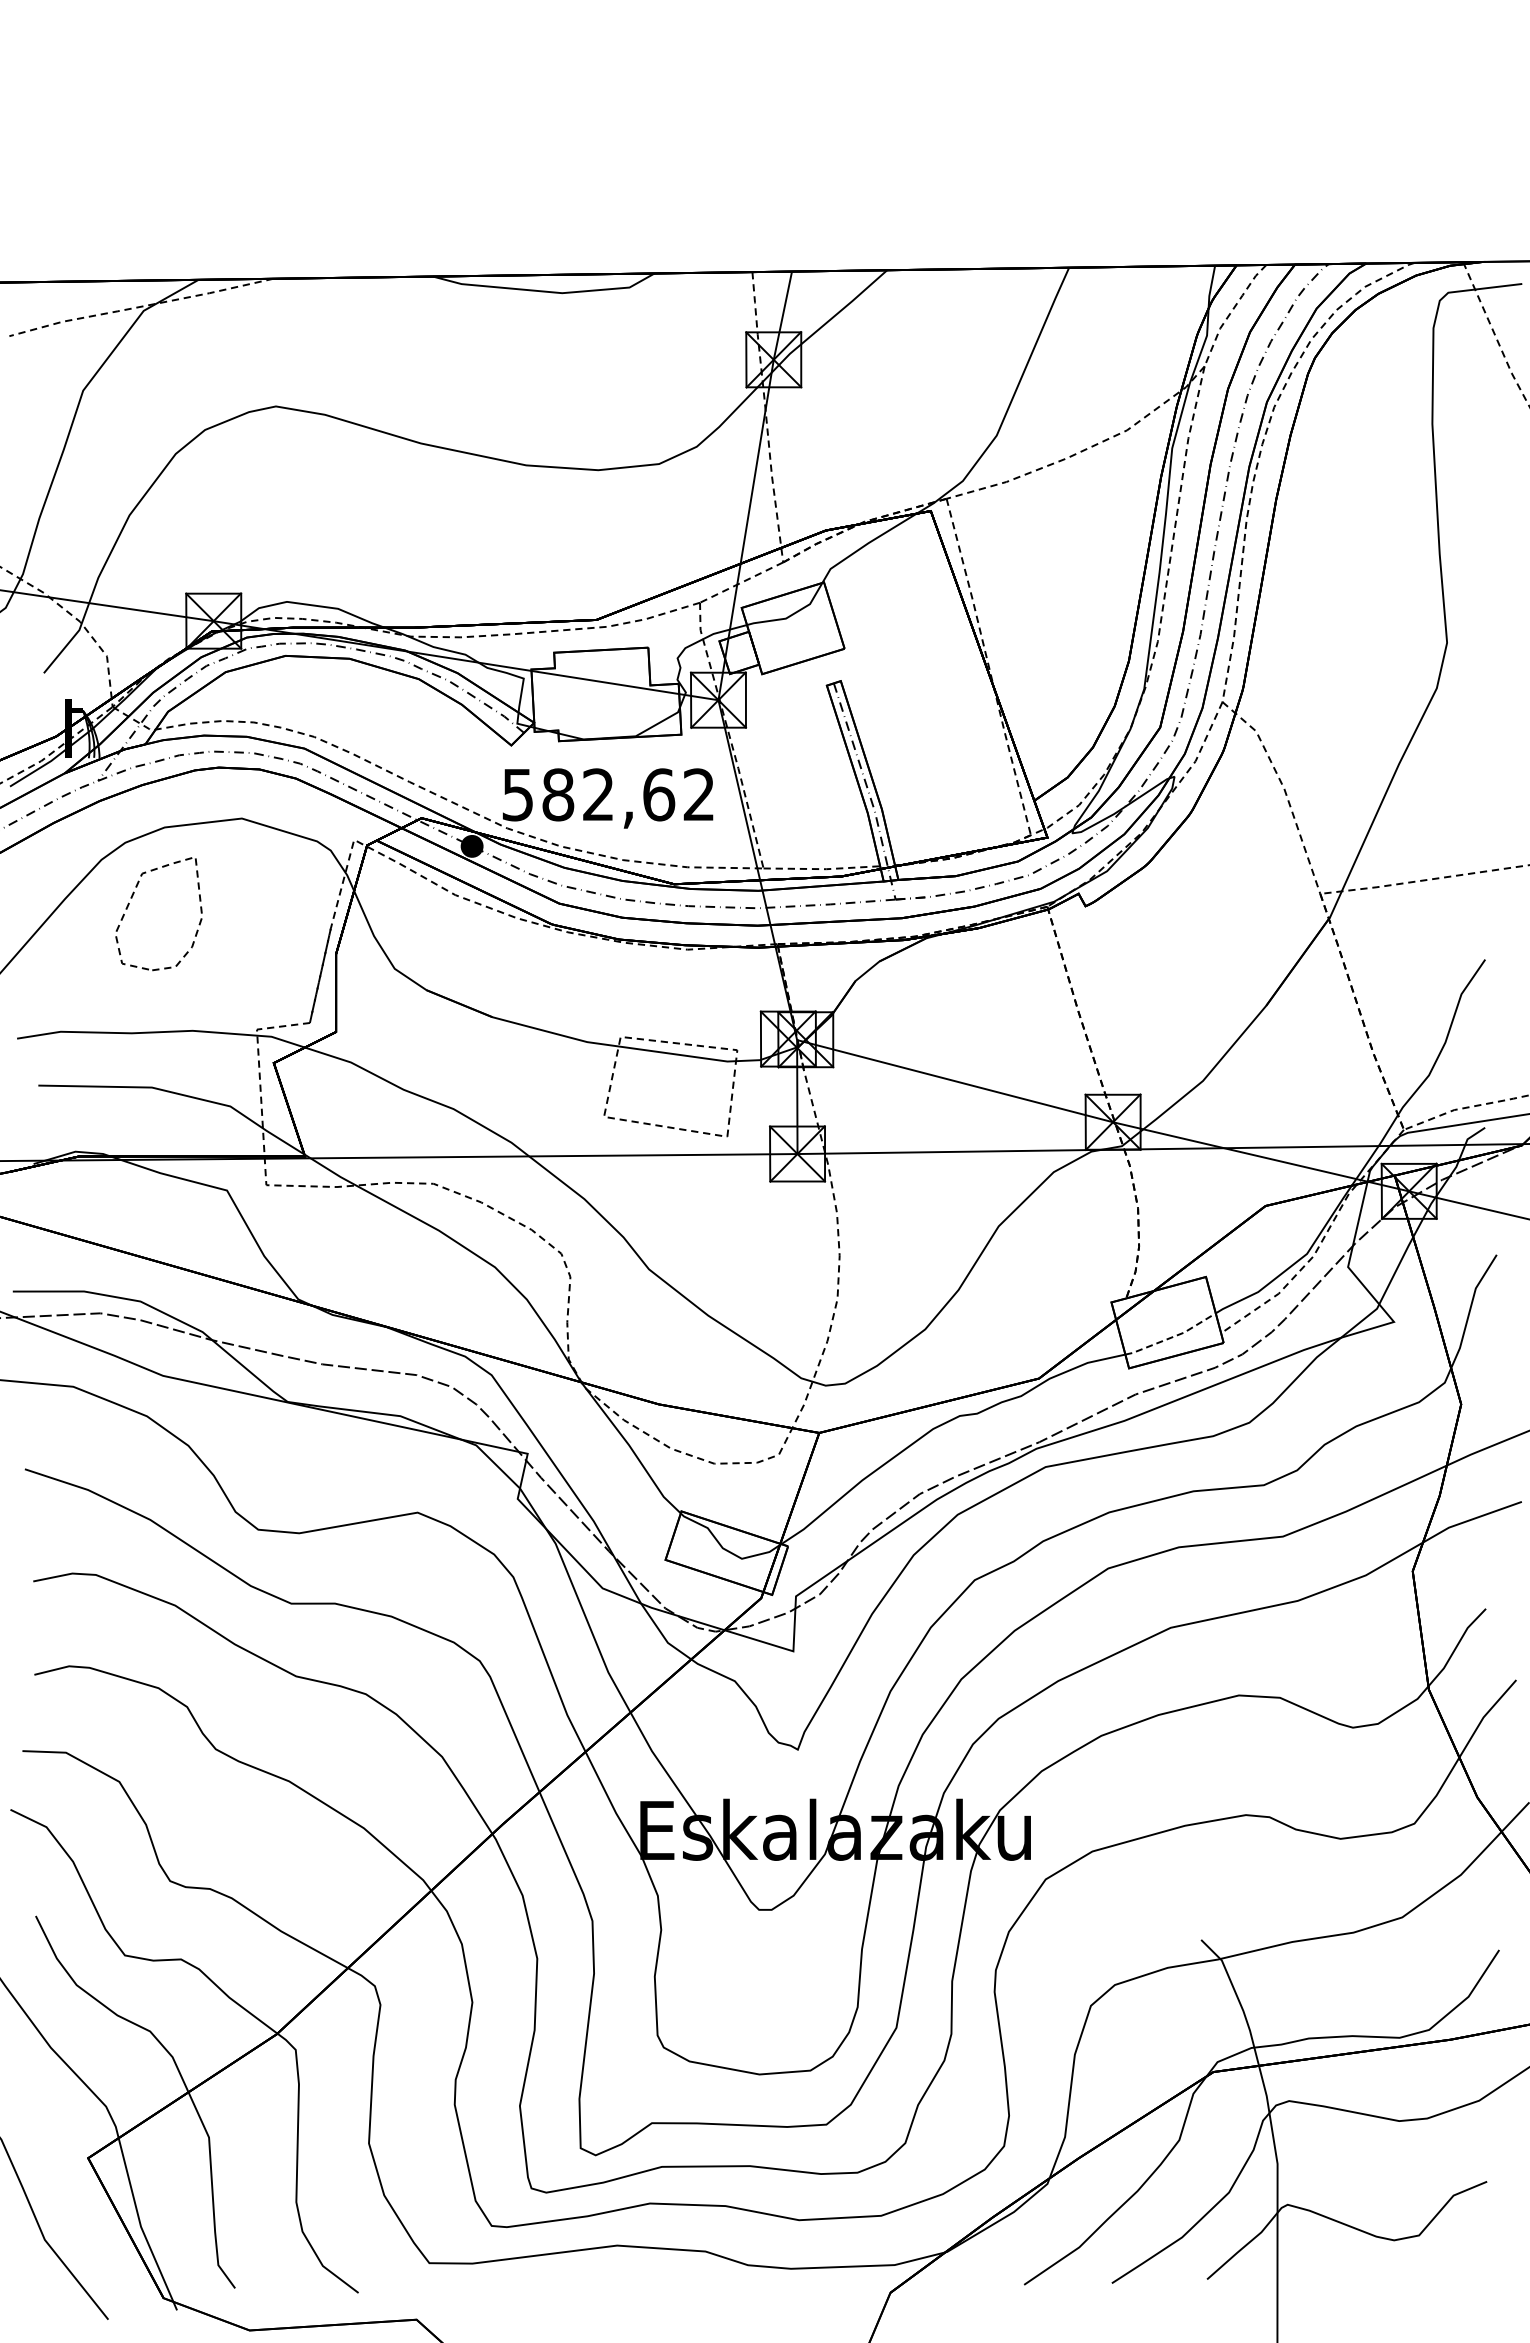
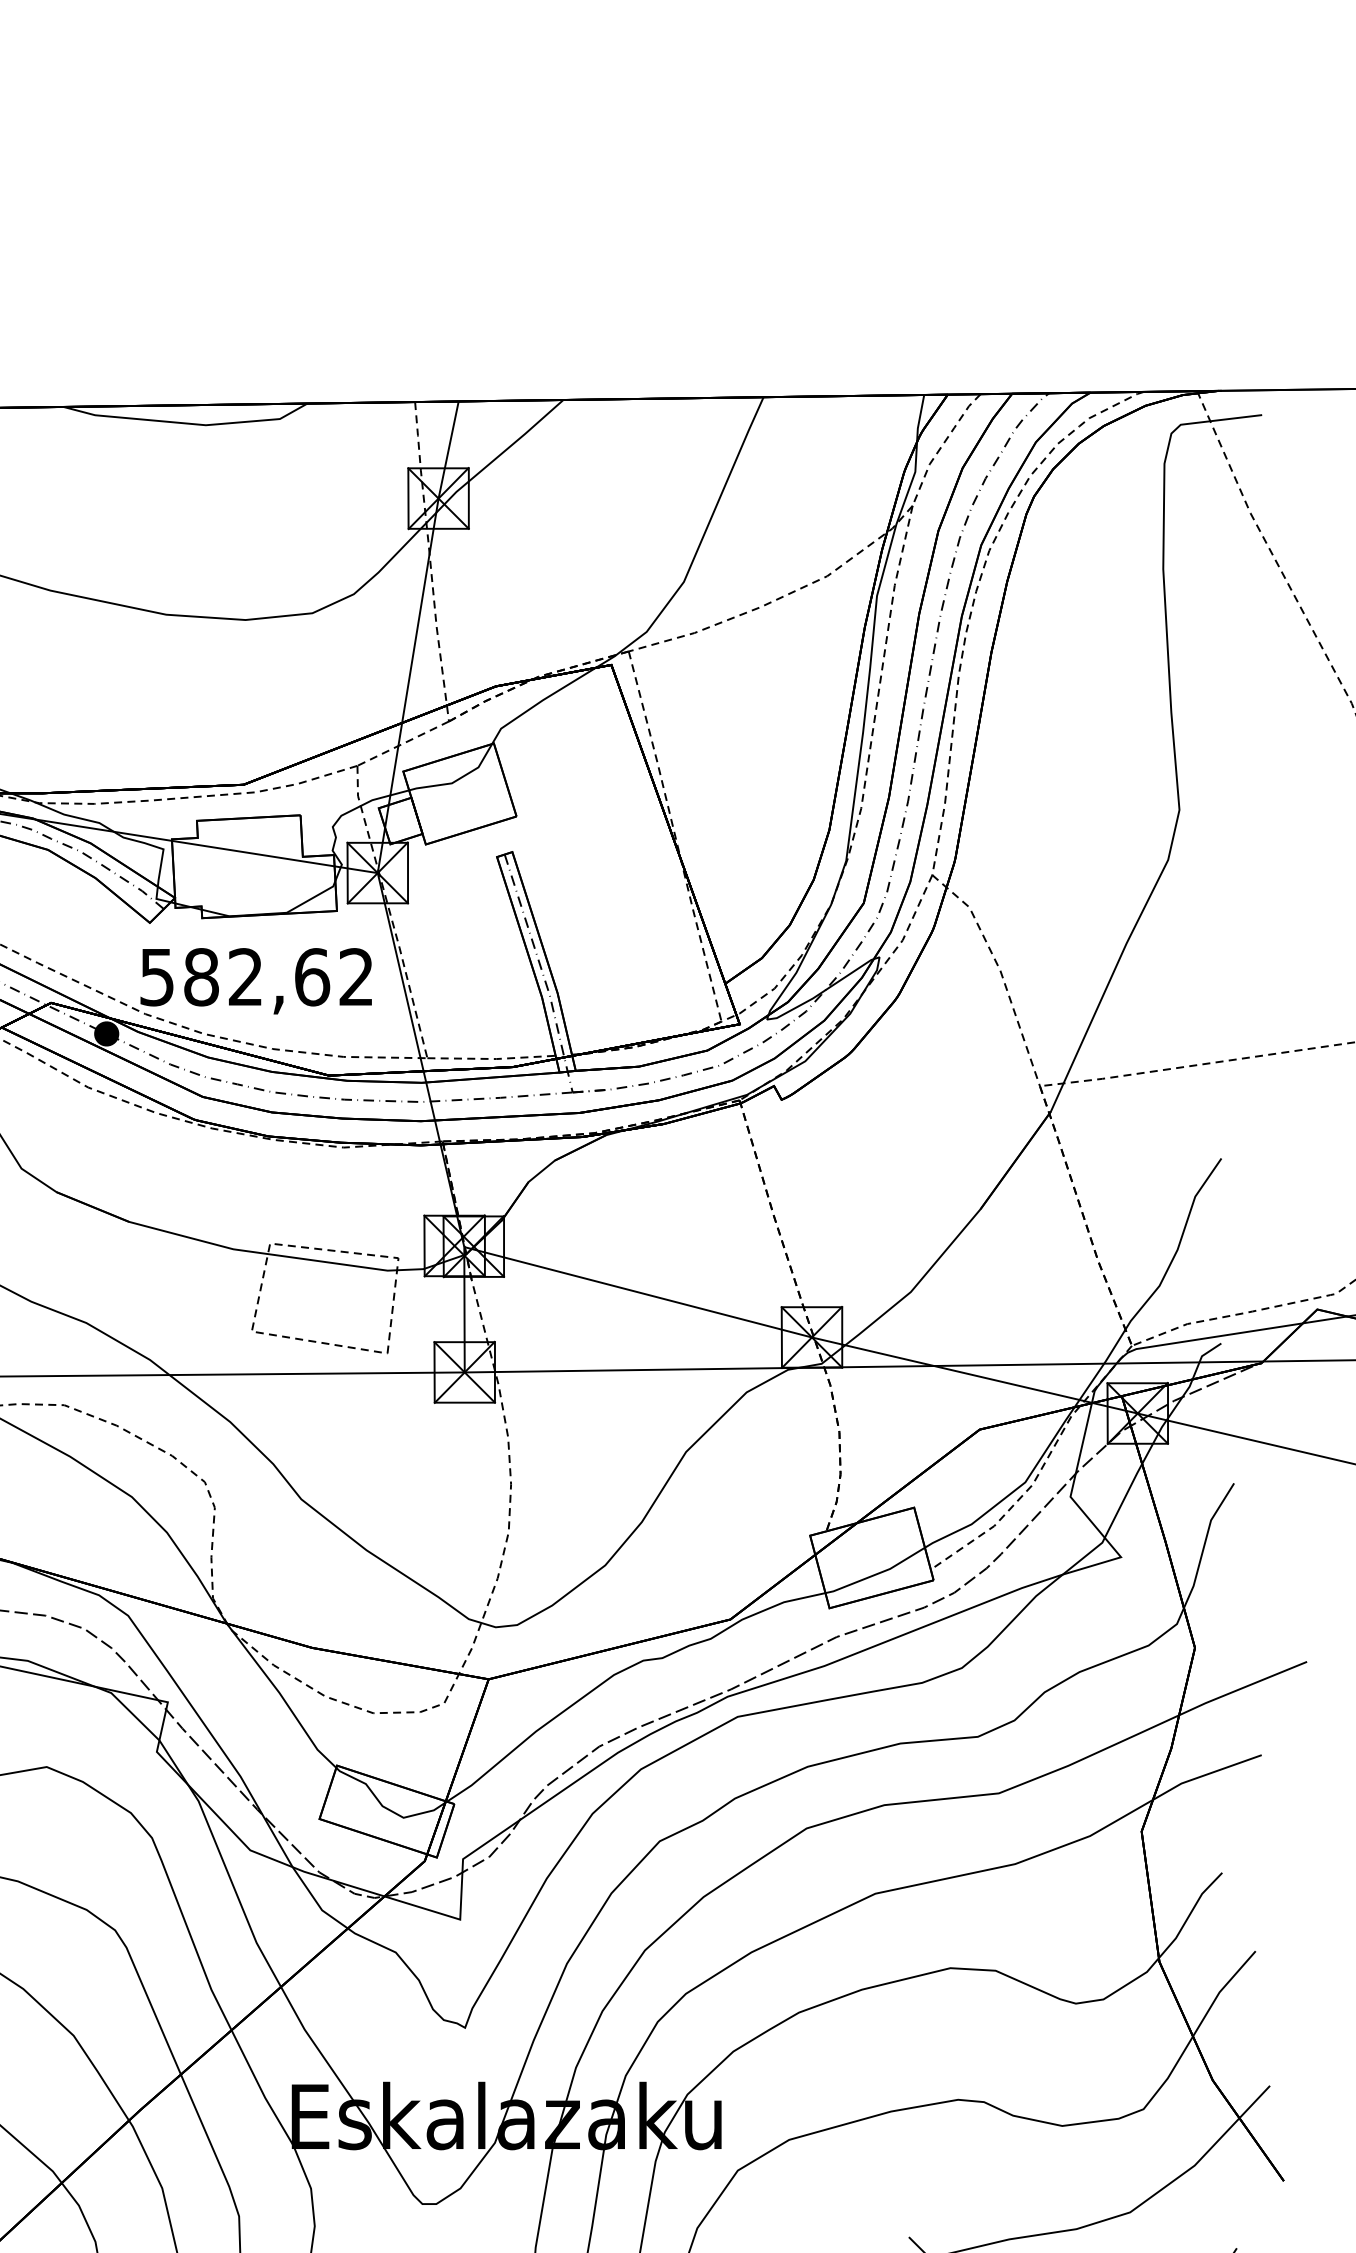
line: (1172, 1337) -> (877, 1574), dashed -> solid

